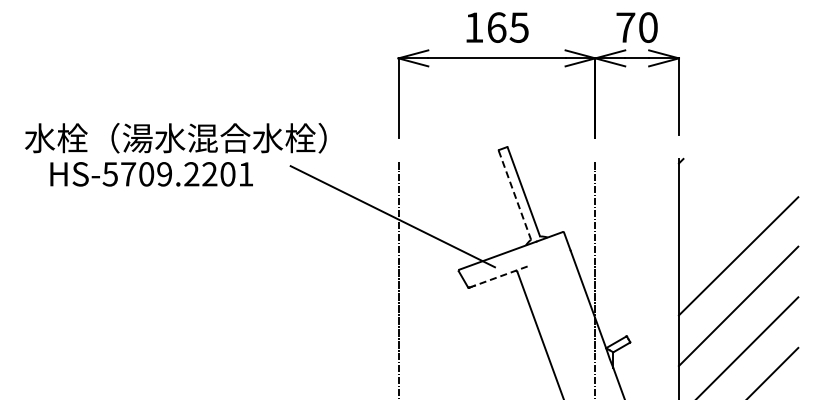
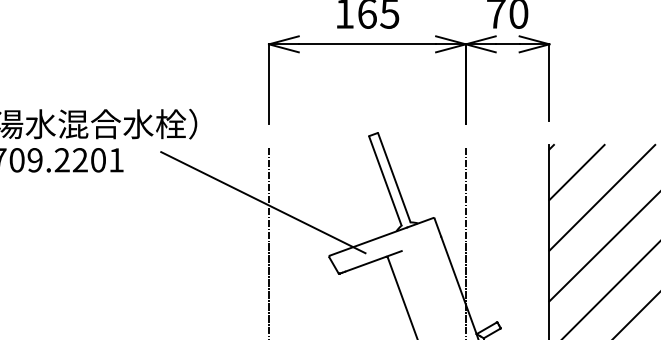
line: (706, 186) -> (577, 172), added
line: (515, 195) -> (386, 181), dashed -> solid
line: (731, 211) -> (602, 197), added
line: (500, 276) -> (371, 262), dashed -> solid

